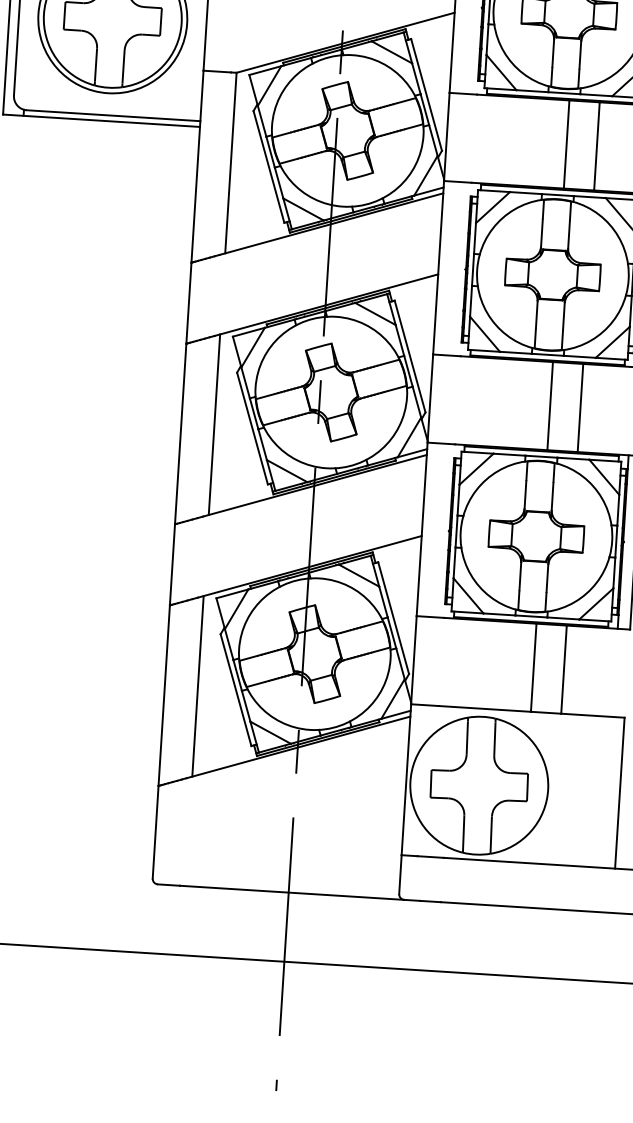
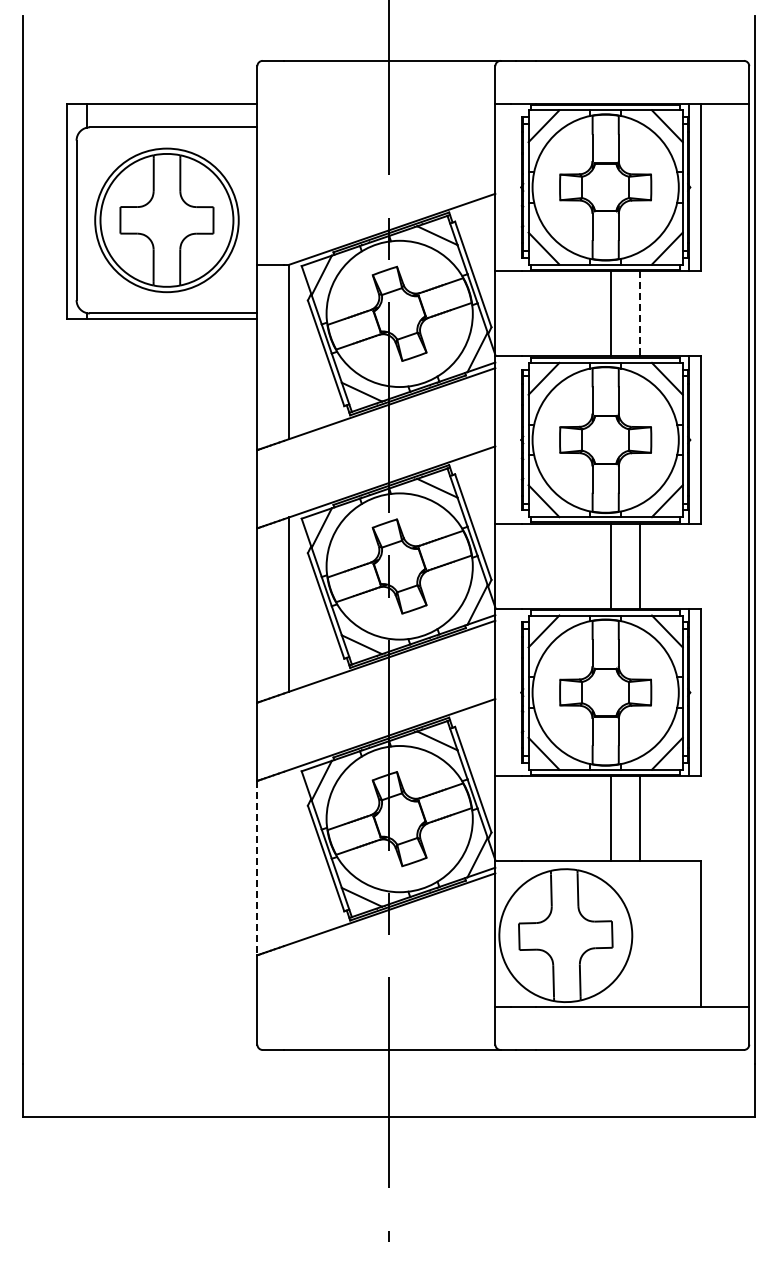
line: (597, 146) -> (640, 313), solid -> dashed
line: (198, 685) -> (289, 856), removed
line: (164, 696) -> (257, 868), solid -> dashed

